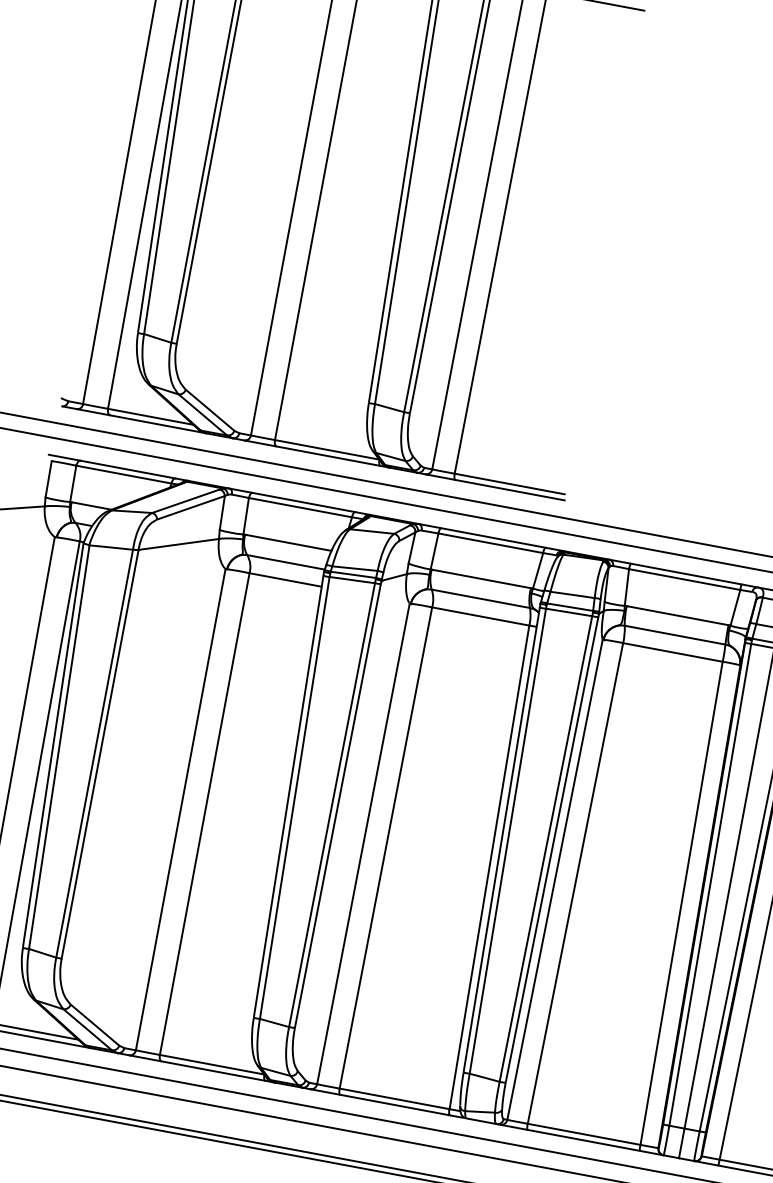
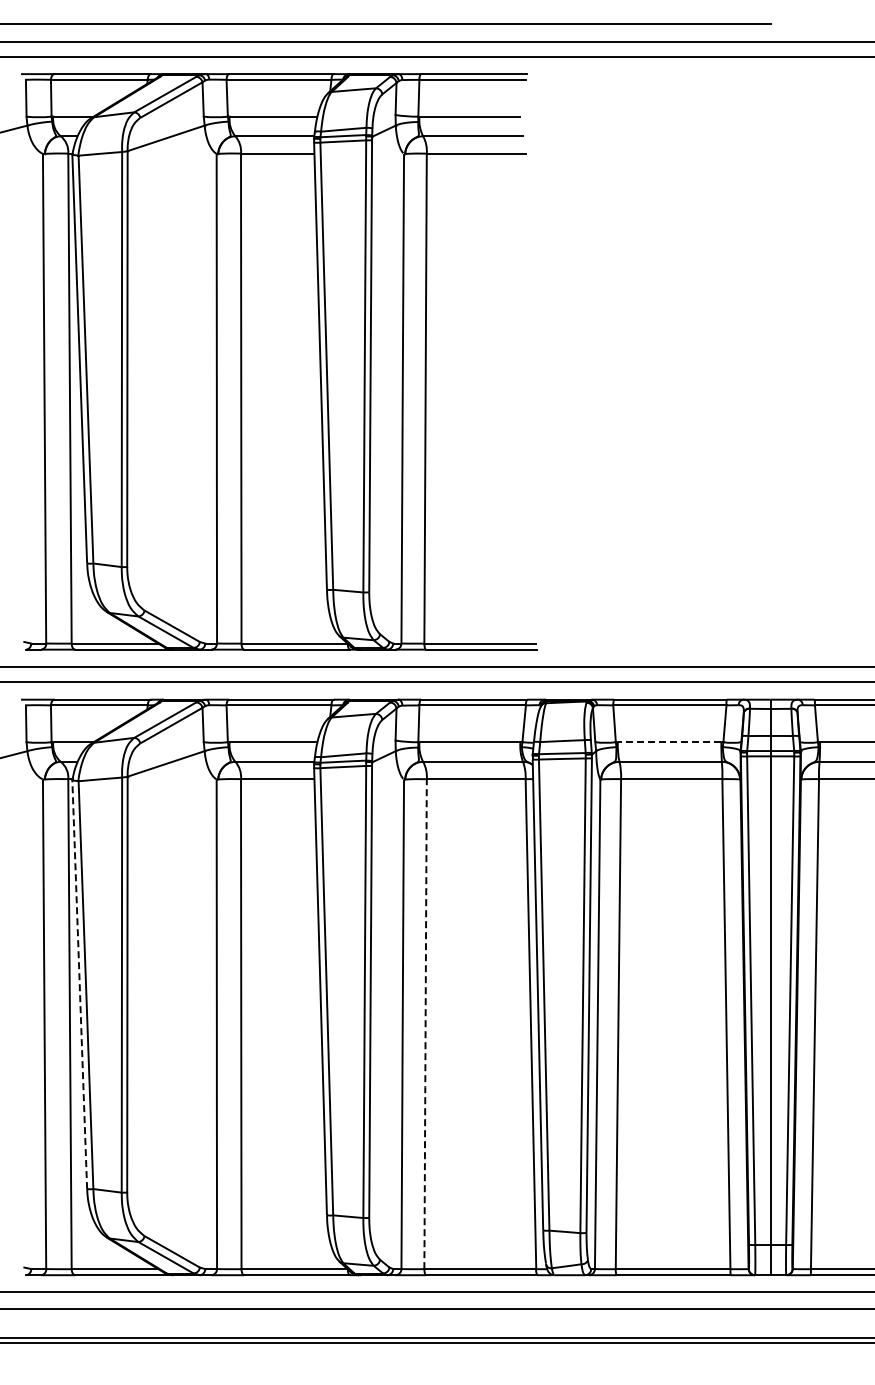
line: (677, 615) -> (669, 742), solid -> dashed
line: (53, 745) -> (79, 984), solid -> dashed
line: (385, 849) -> (425, 1025), solid -> dashed

